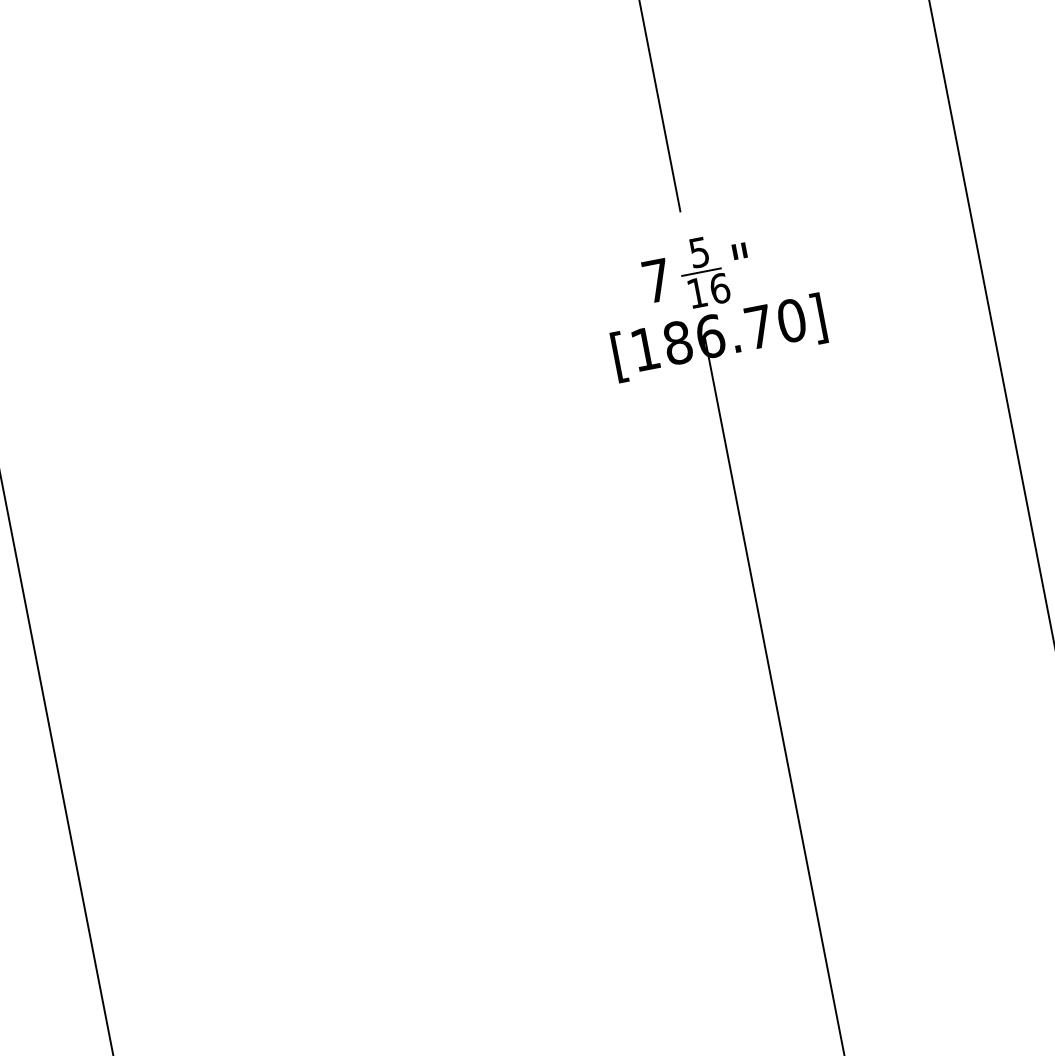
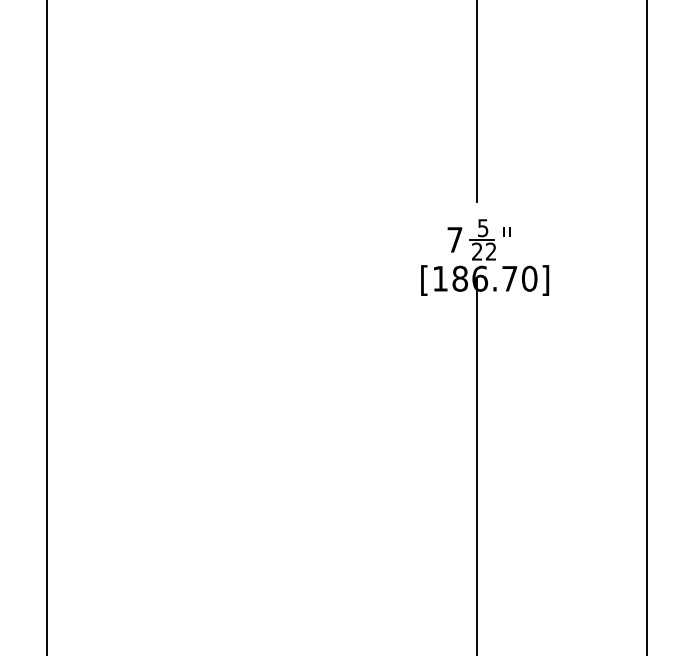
text: (709, 290) -> (484, 251), 16 -> 22

